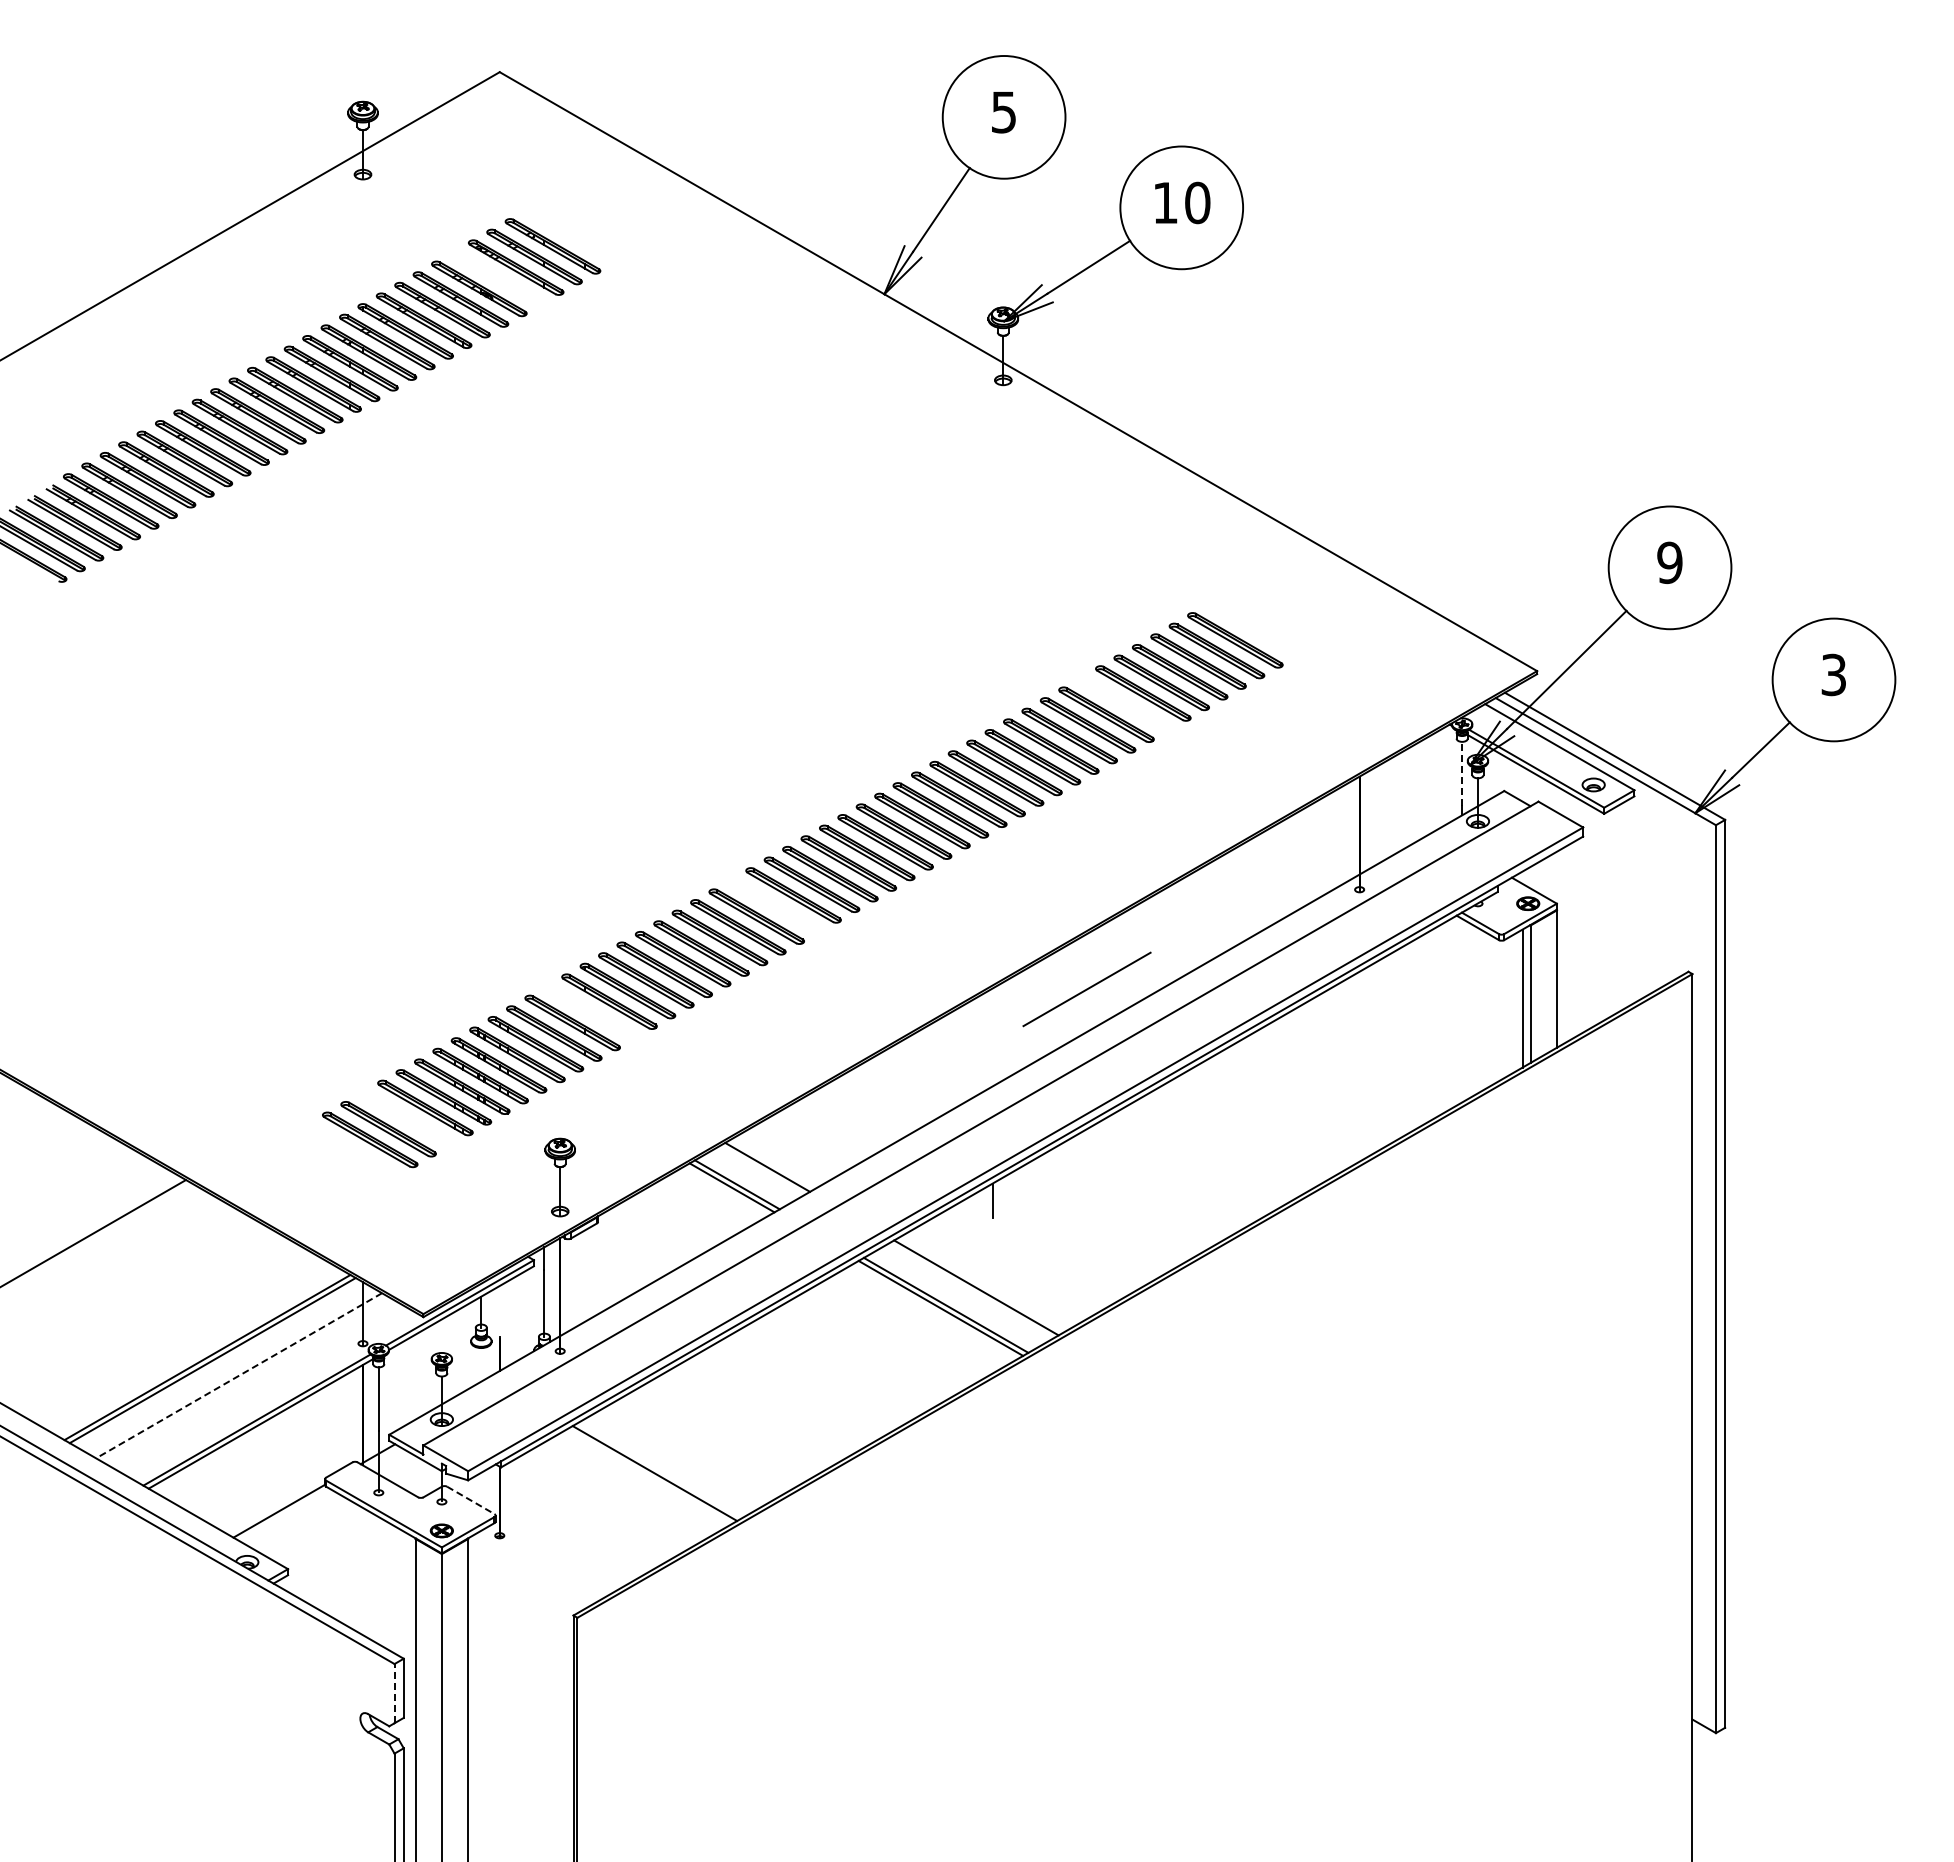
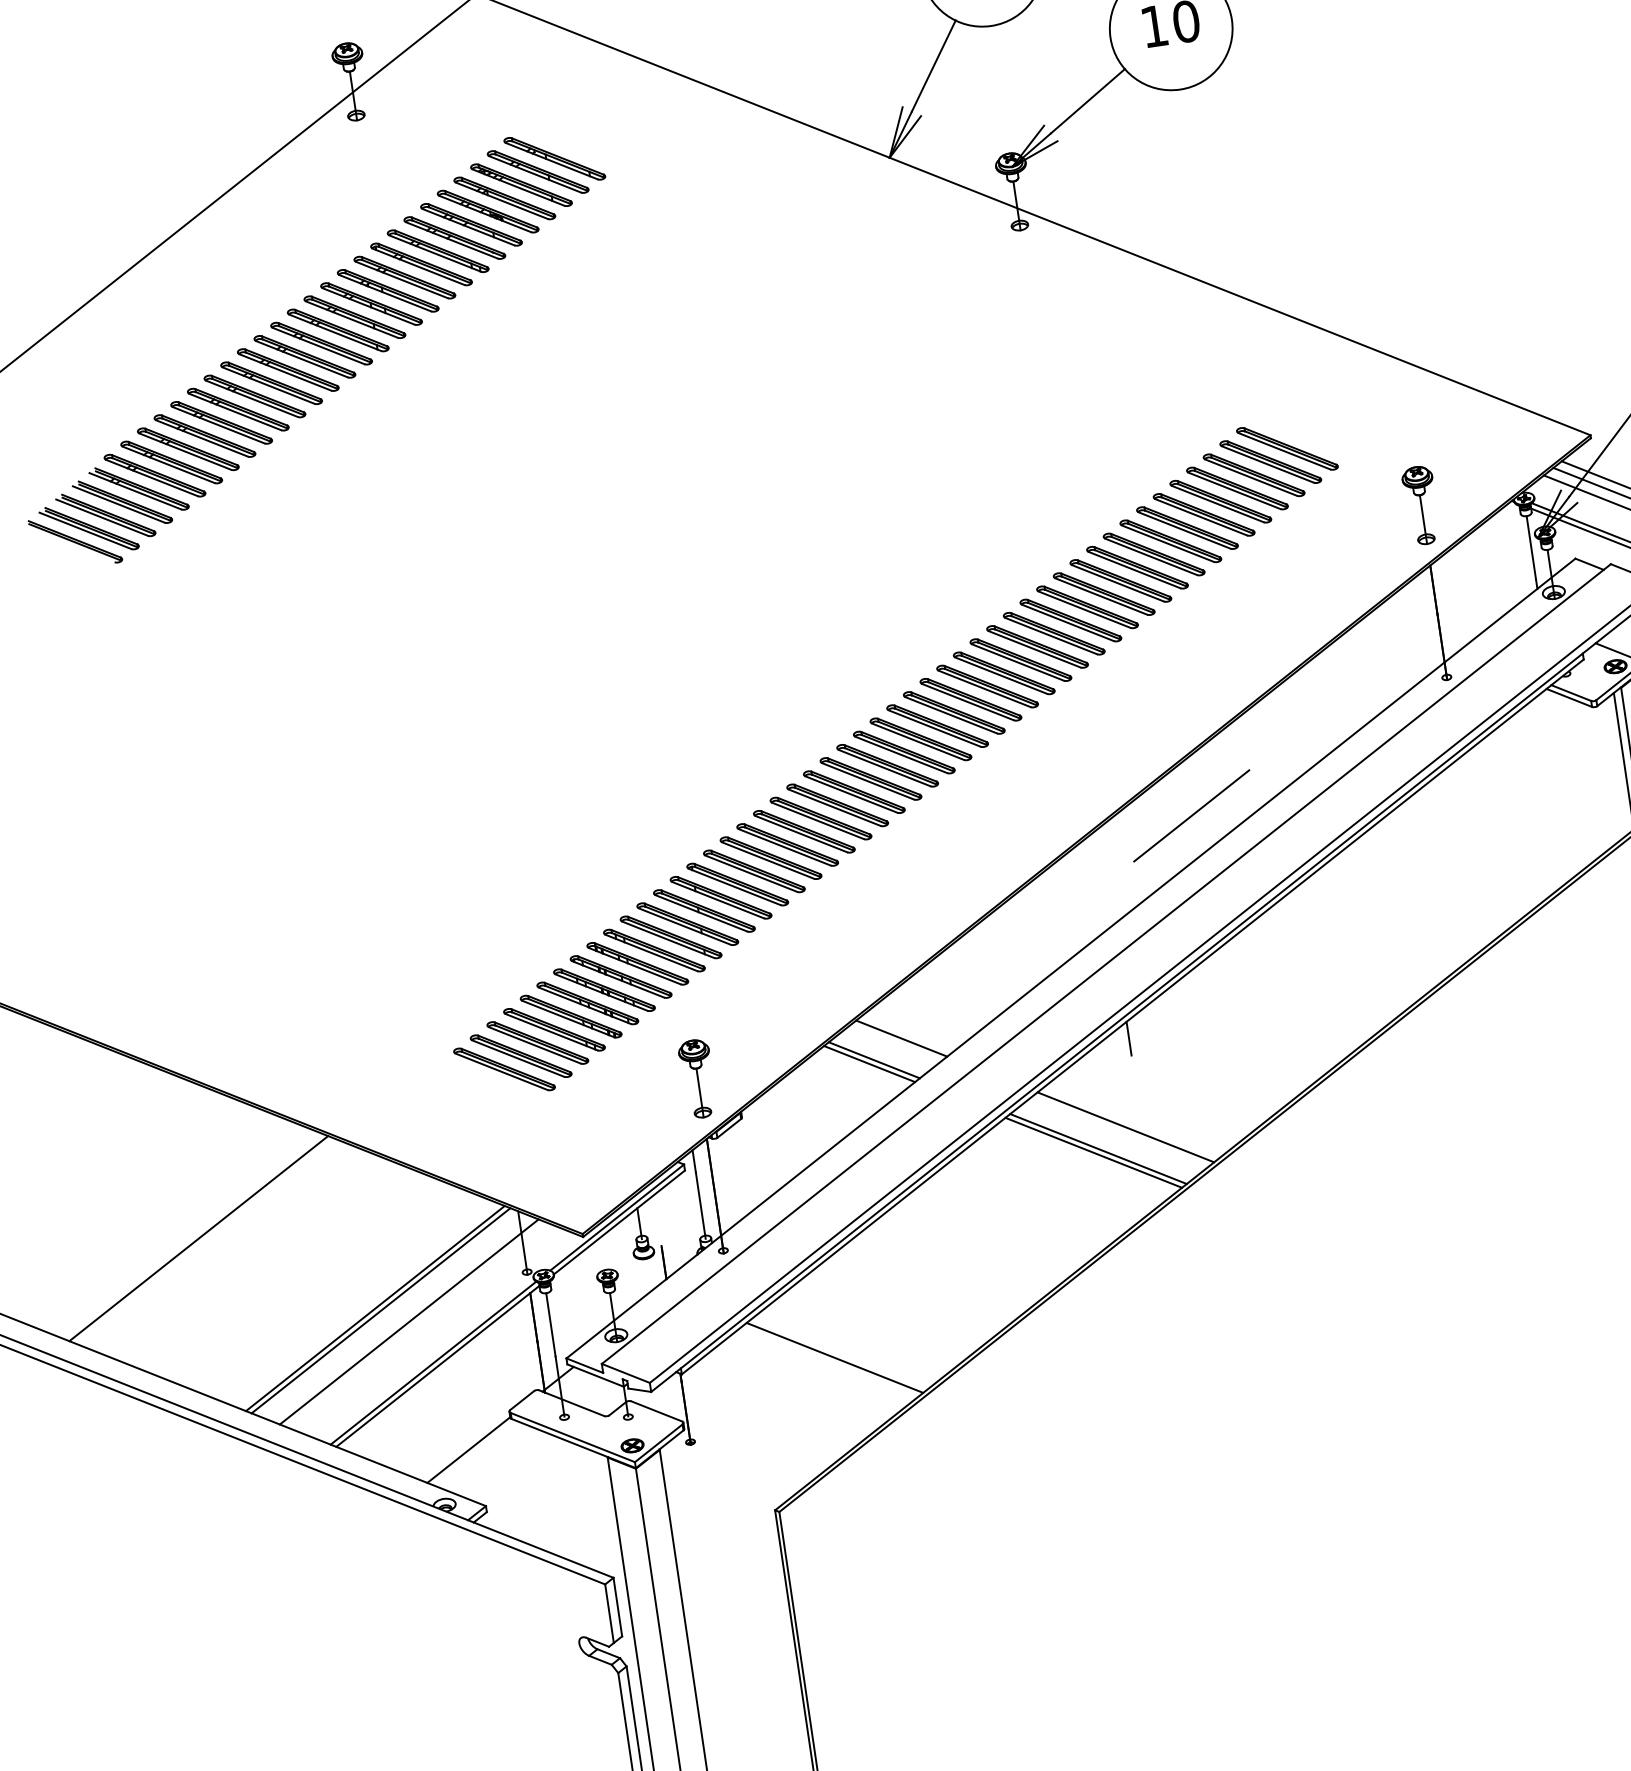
part: (497, 278) -> (504, 198), added
part: (1124, 703) -> (1186, 527), added
part: (1359, 715) -> (1421, 505), added
line: (1462, 773) -> (1531, 547), dashed -> solid
part: (775, 905) -> (871, 778), added
part: (590, 1012) -> (703, 911), added
part: (406, 1118) -> (537, 1042), added
line: (238, 1376) -> (408, 1322), dashed -> solid
line: (471, 1500) -> (657, 1411), dashed -> solid
line: (394, 1693) -> (609, 1613), dashed -> solid

